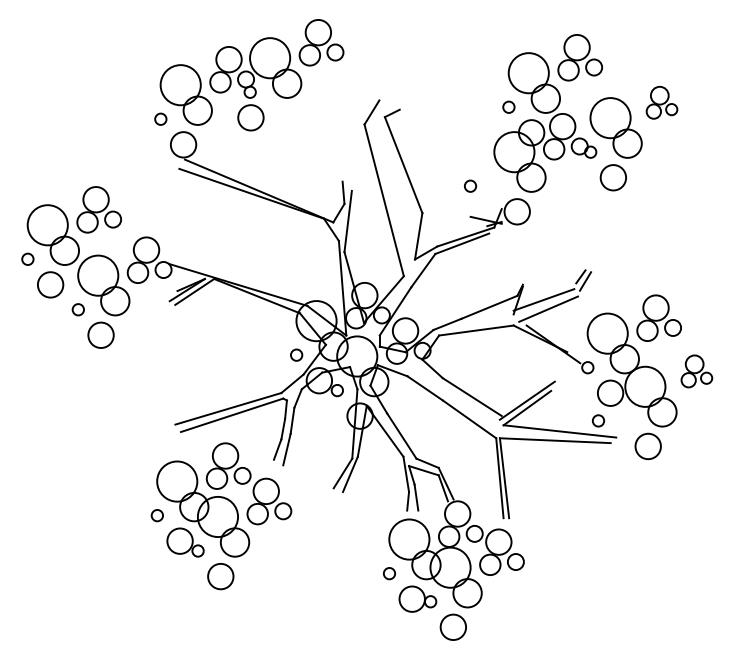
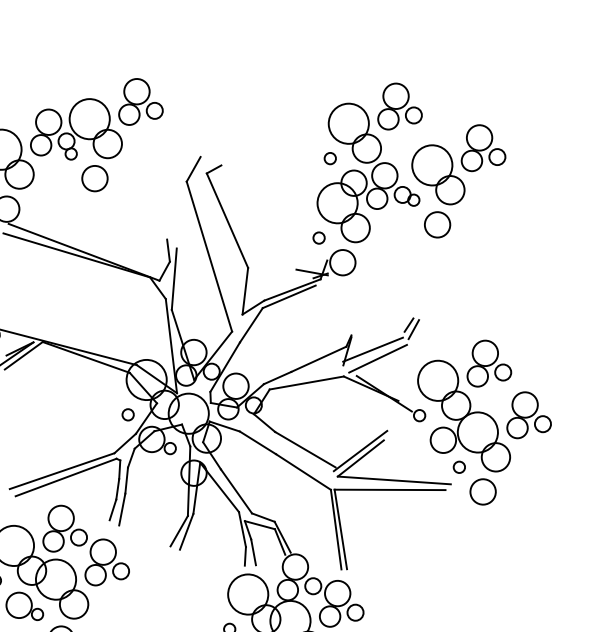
part: (661, 102) -> (482, 147), size x1.43
circle: (250, 117) -> (94, 178), moved
circle: (470, 185) -> (319, 237), moved
part: (696, 371) -> (528, 415), size x1.43
circle: (598, 420) -> (459, 466), moved

